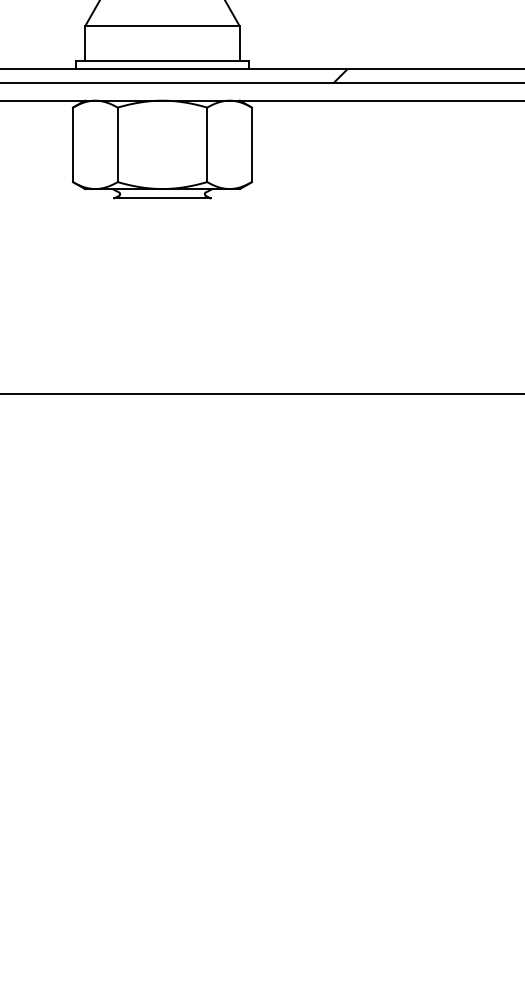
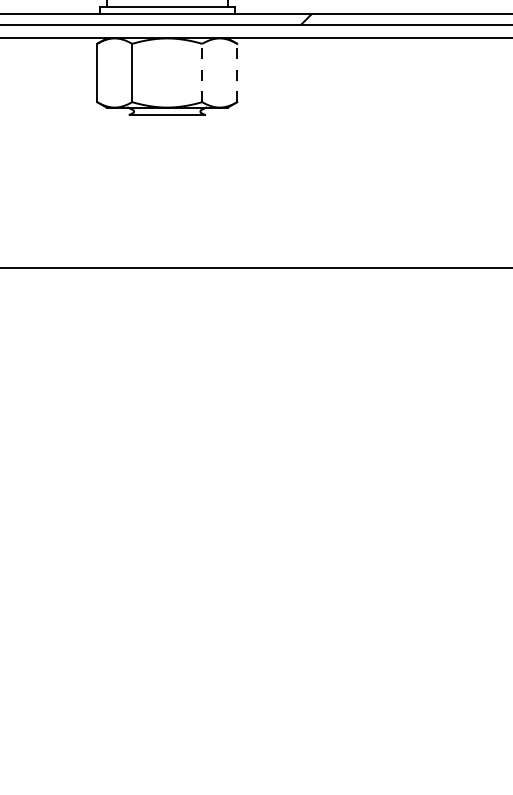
line: (207, 144) -> (202, 72), solid -> dashed
line: (252, 144) -> (237, 72), solid -> dashed

